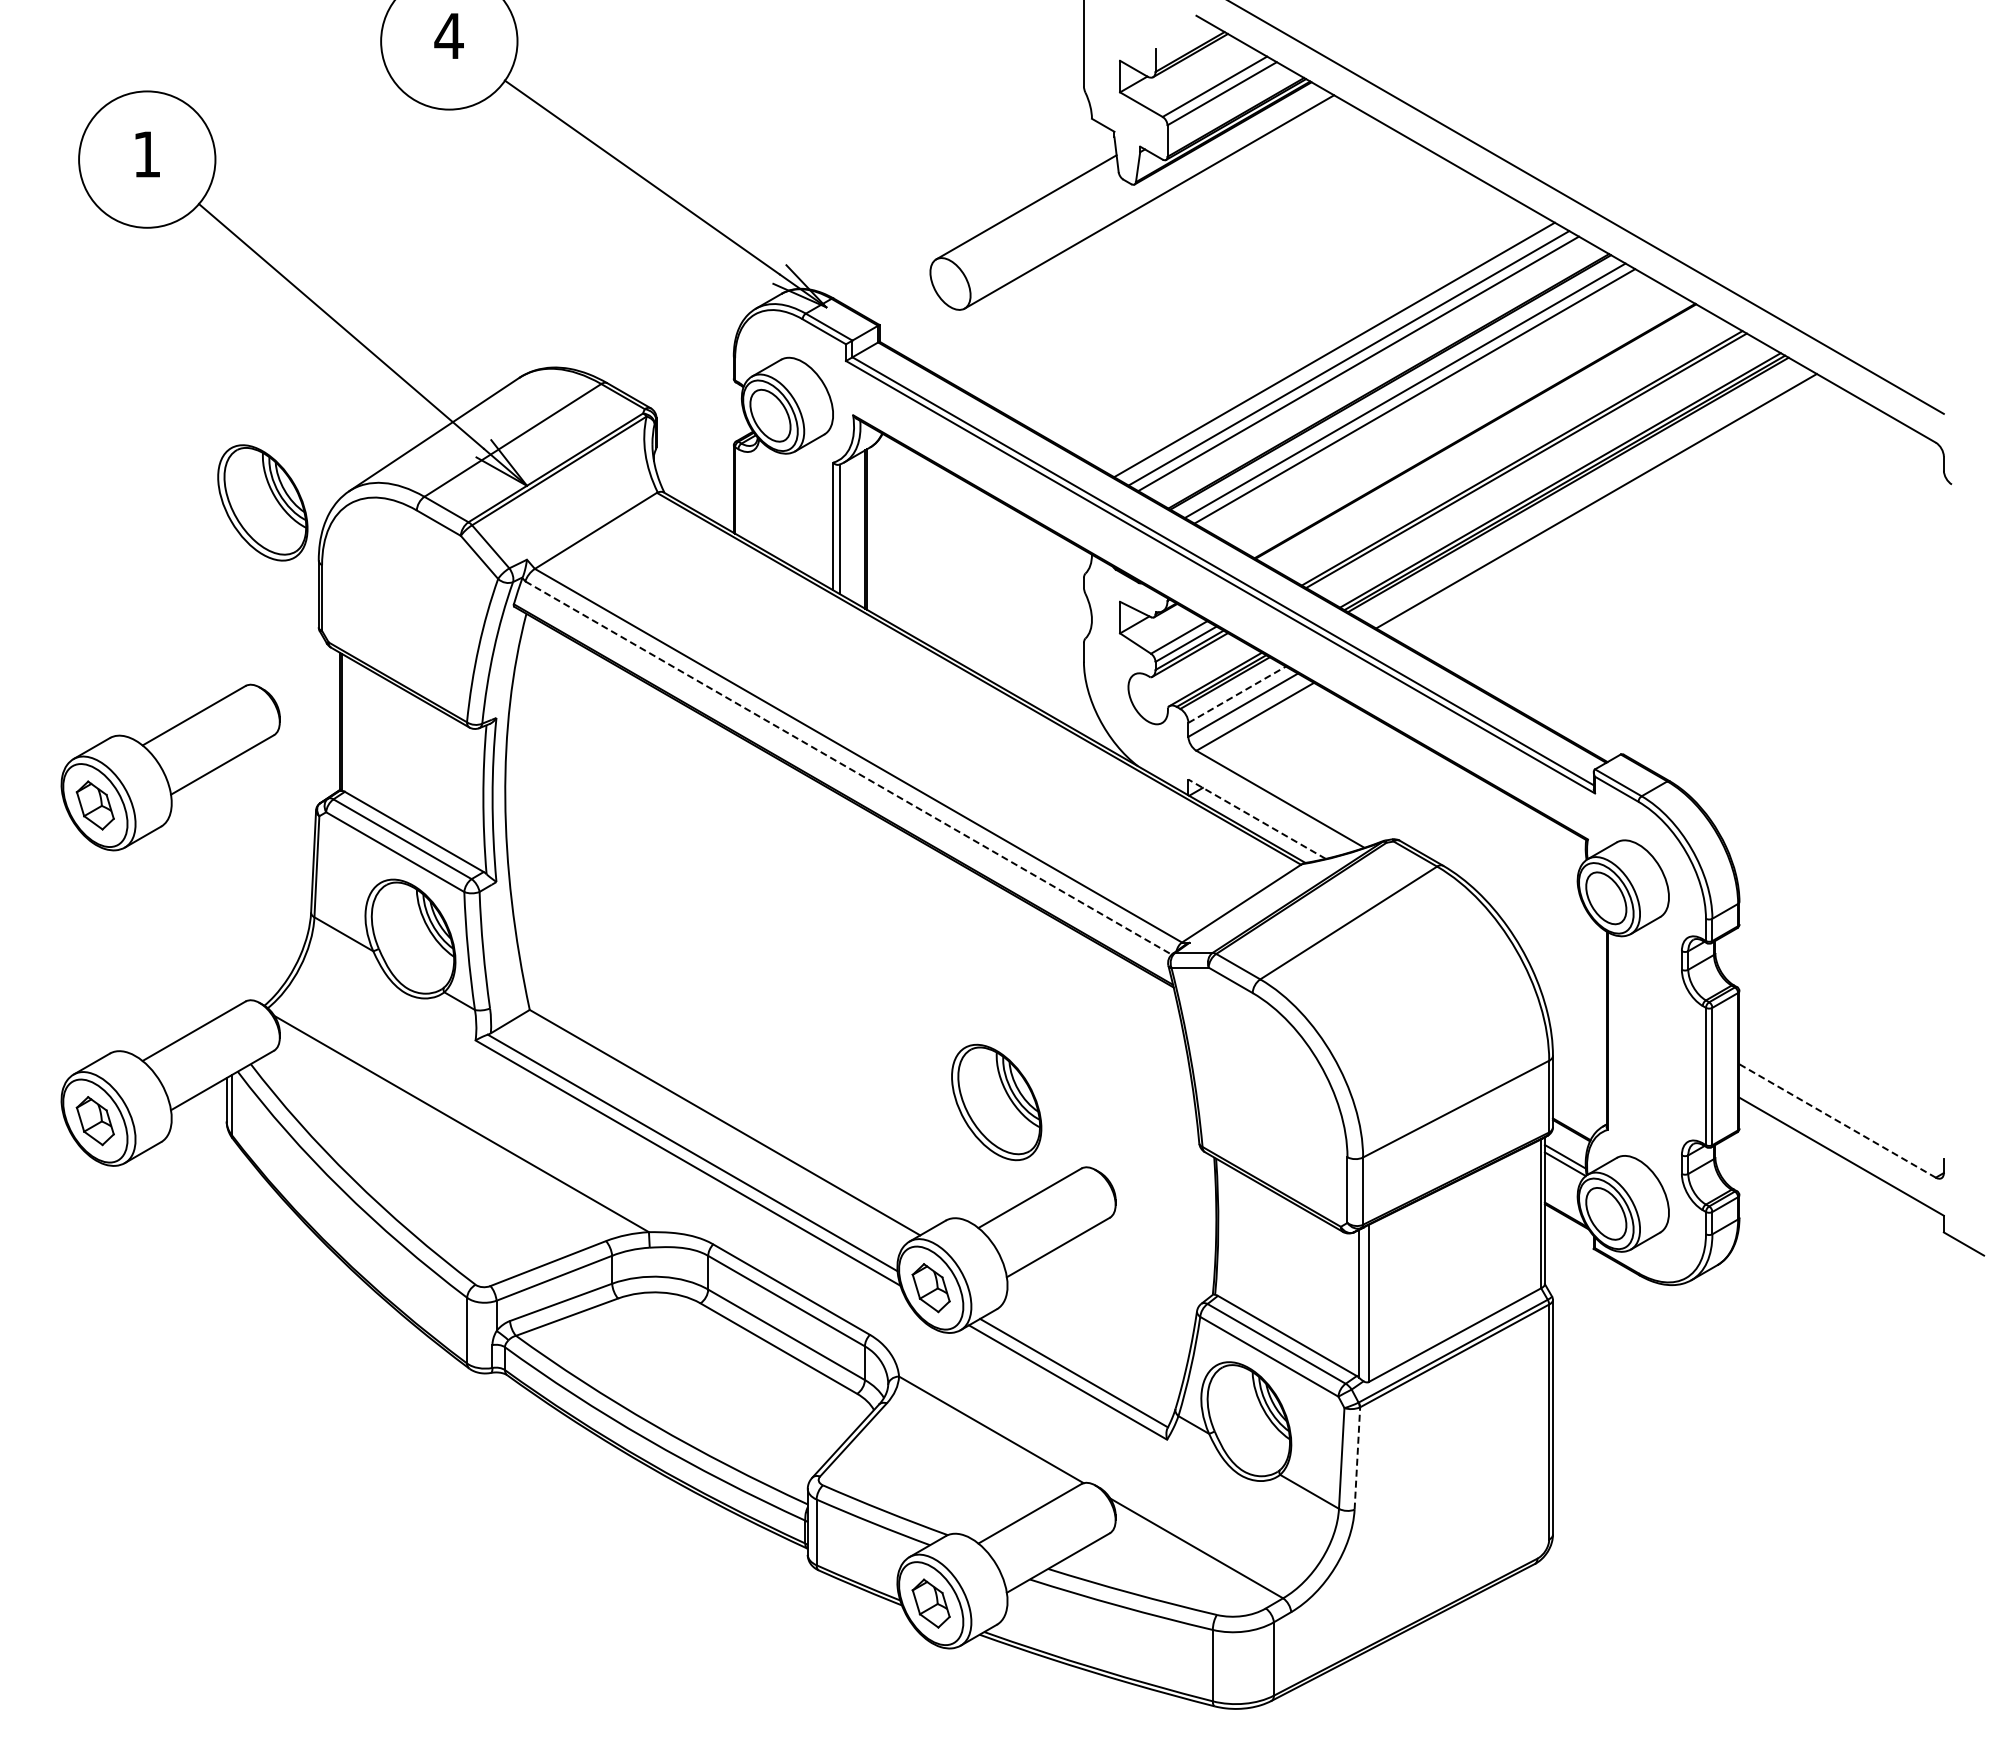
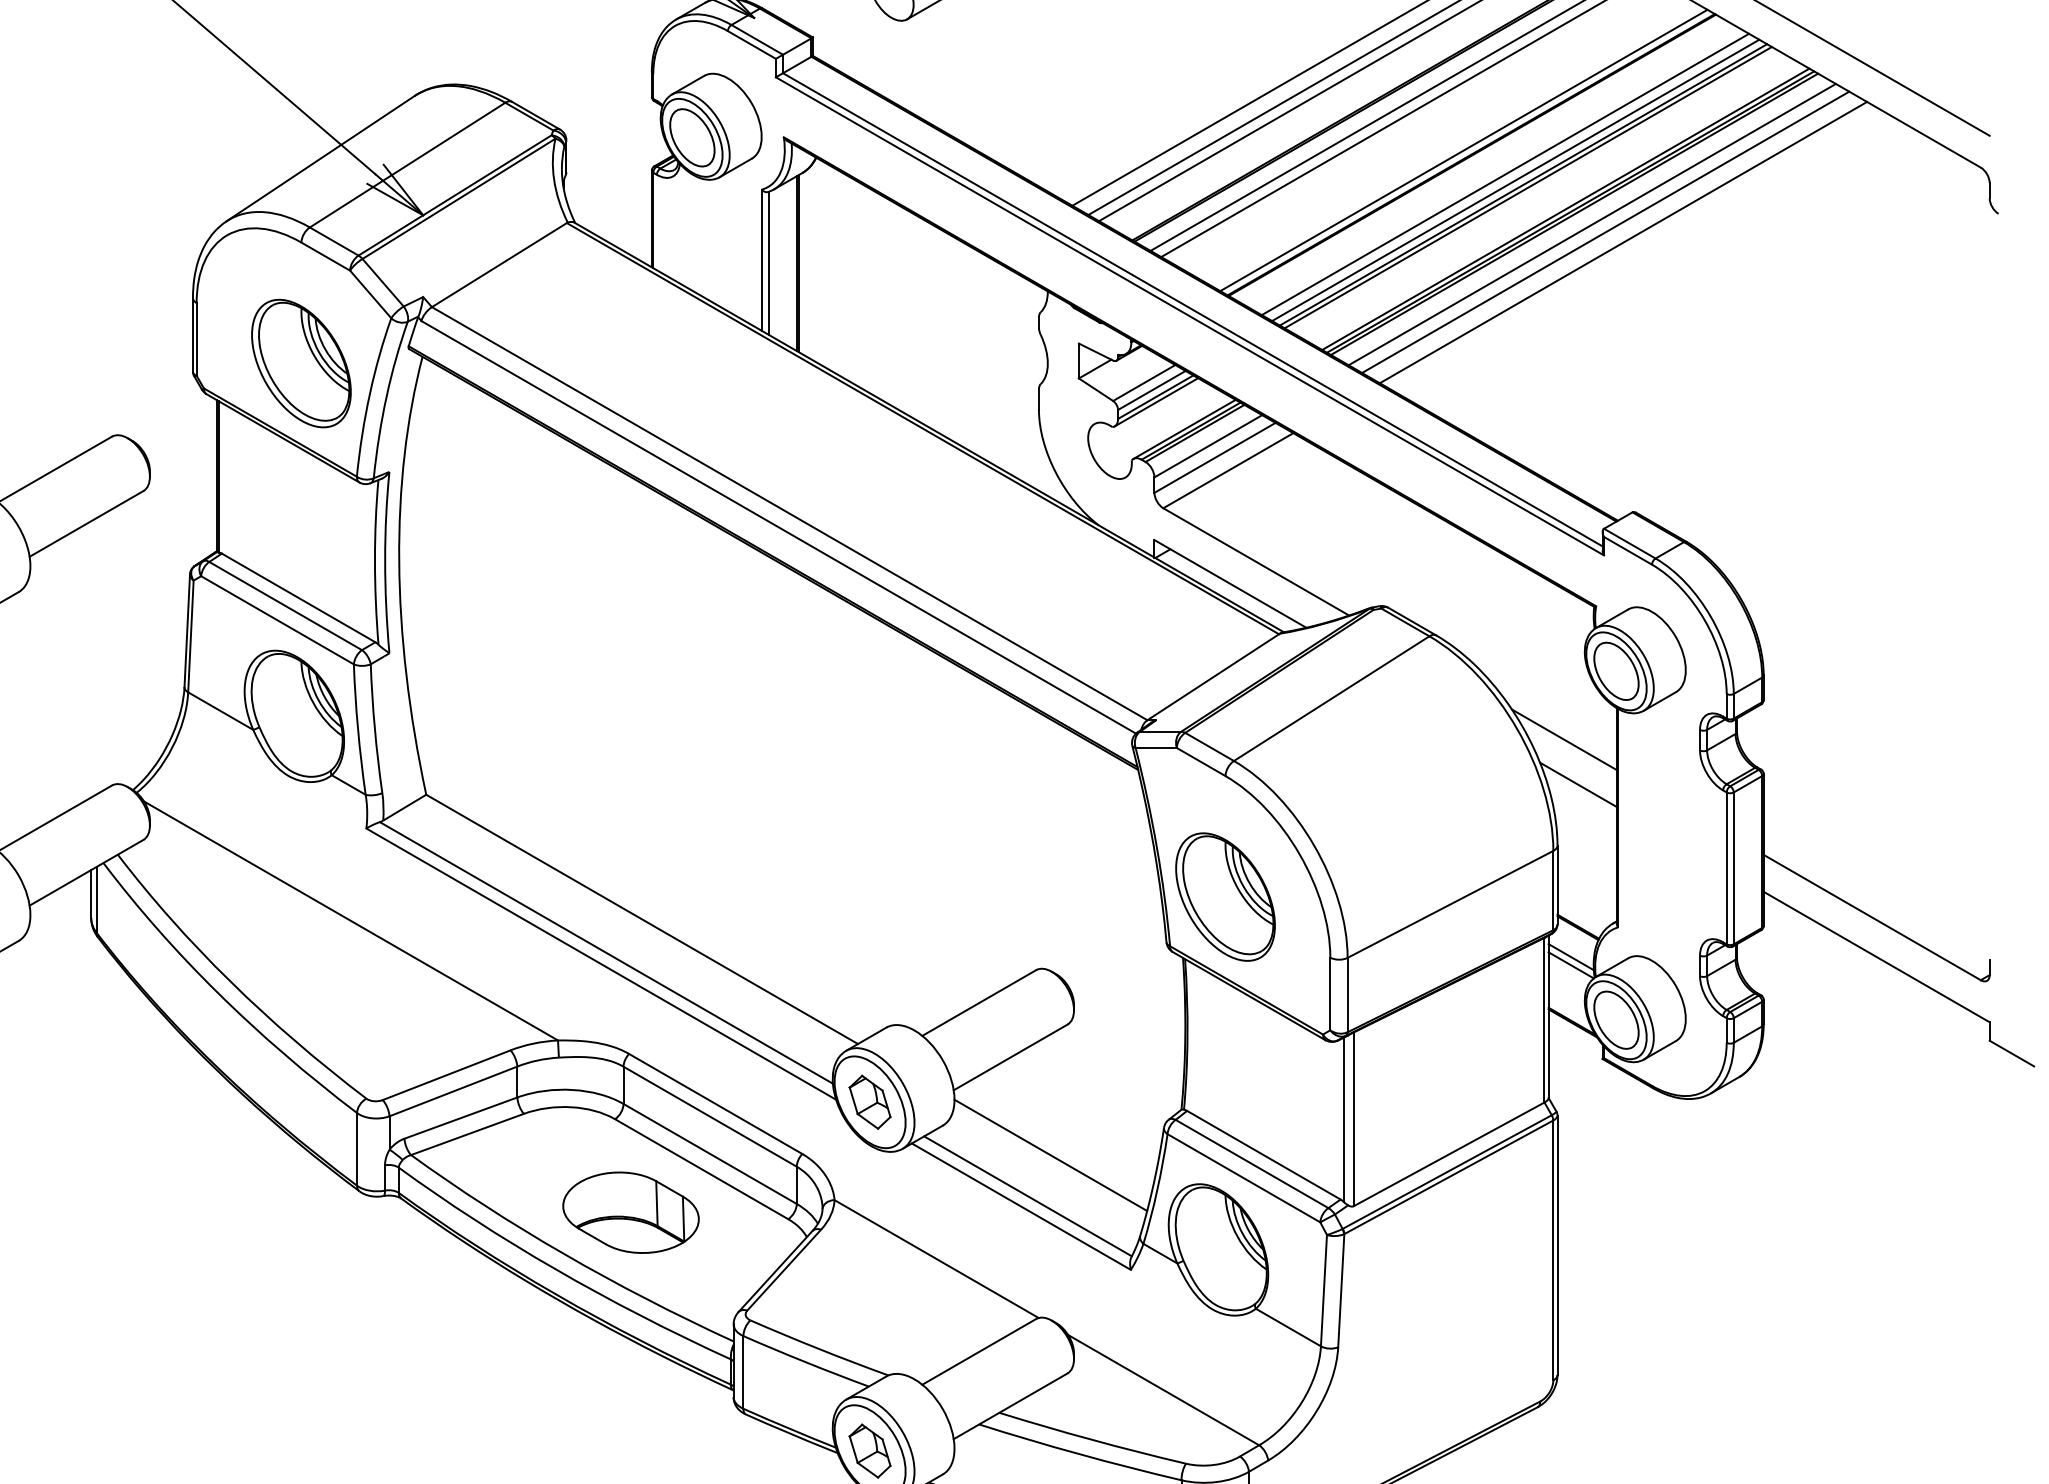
line: (1467, 426) -> (1463, 149), added
line: (1505, 448) -> (1505, 174), added
line: (1514, 454) -> (1514, 180), added
line: (1584, 494) -> (1592, 224), added
part: (262, 502) -> (301, 363), moved
line: (1612, 510) -> (1623, 242), added
line: (1237, 694) -> (1208, 446), dashed -> solid
line: (849, 768) -> (779, 527), dashed -> solid
line: (1256, 818) -> (1229, 583), dashed -> solid
line: (1558, 959) -> (1563, 739), added
line: (1571, 1000) -> (1577, 784), added
part: (996, 1102) -> (1225, 897), moved
line: (1838, 1121) -> (1873, 918), dashed -> solid
line: (1094, 1335) -> (1050, 1154), added
part: (714, 1387) -> (630, 1212), added
line: (1357, 1457) -> (1341, 1289), dashed -> solid

